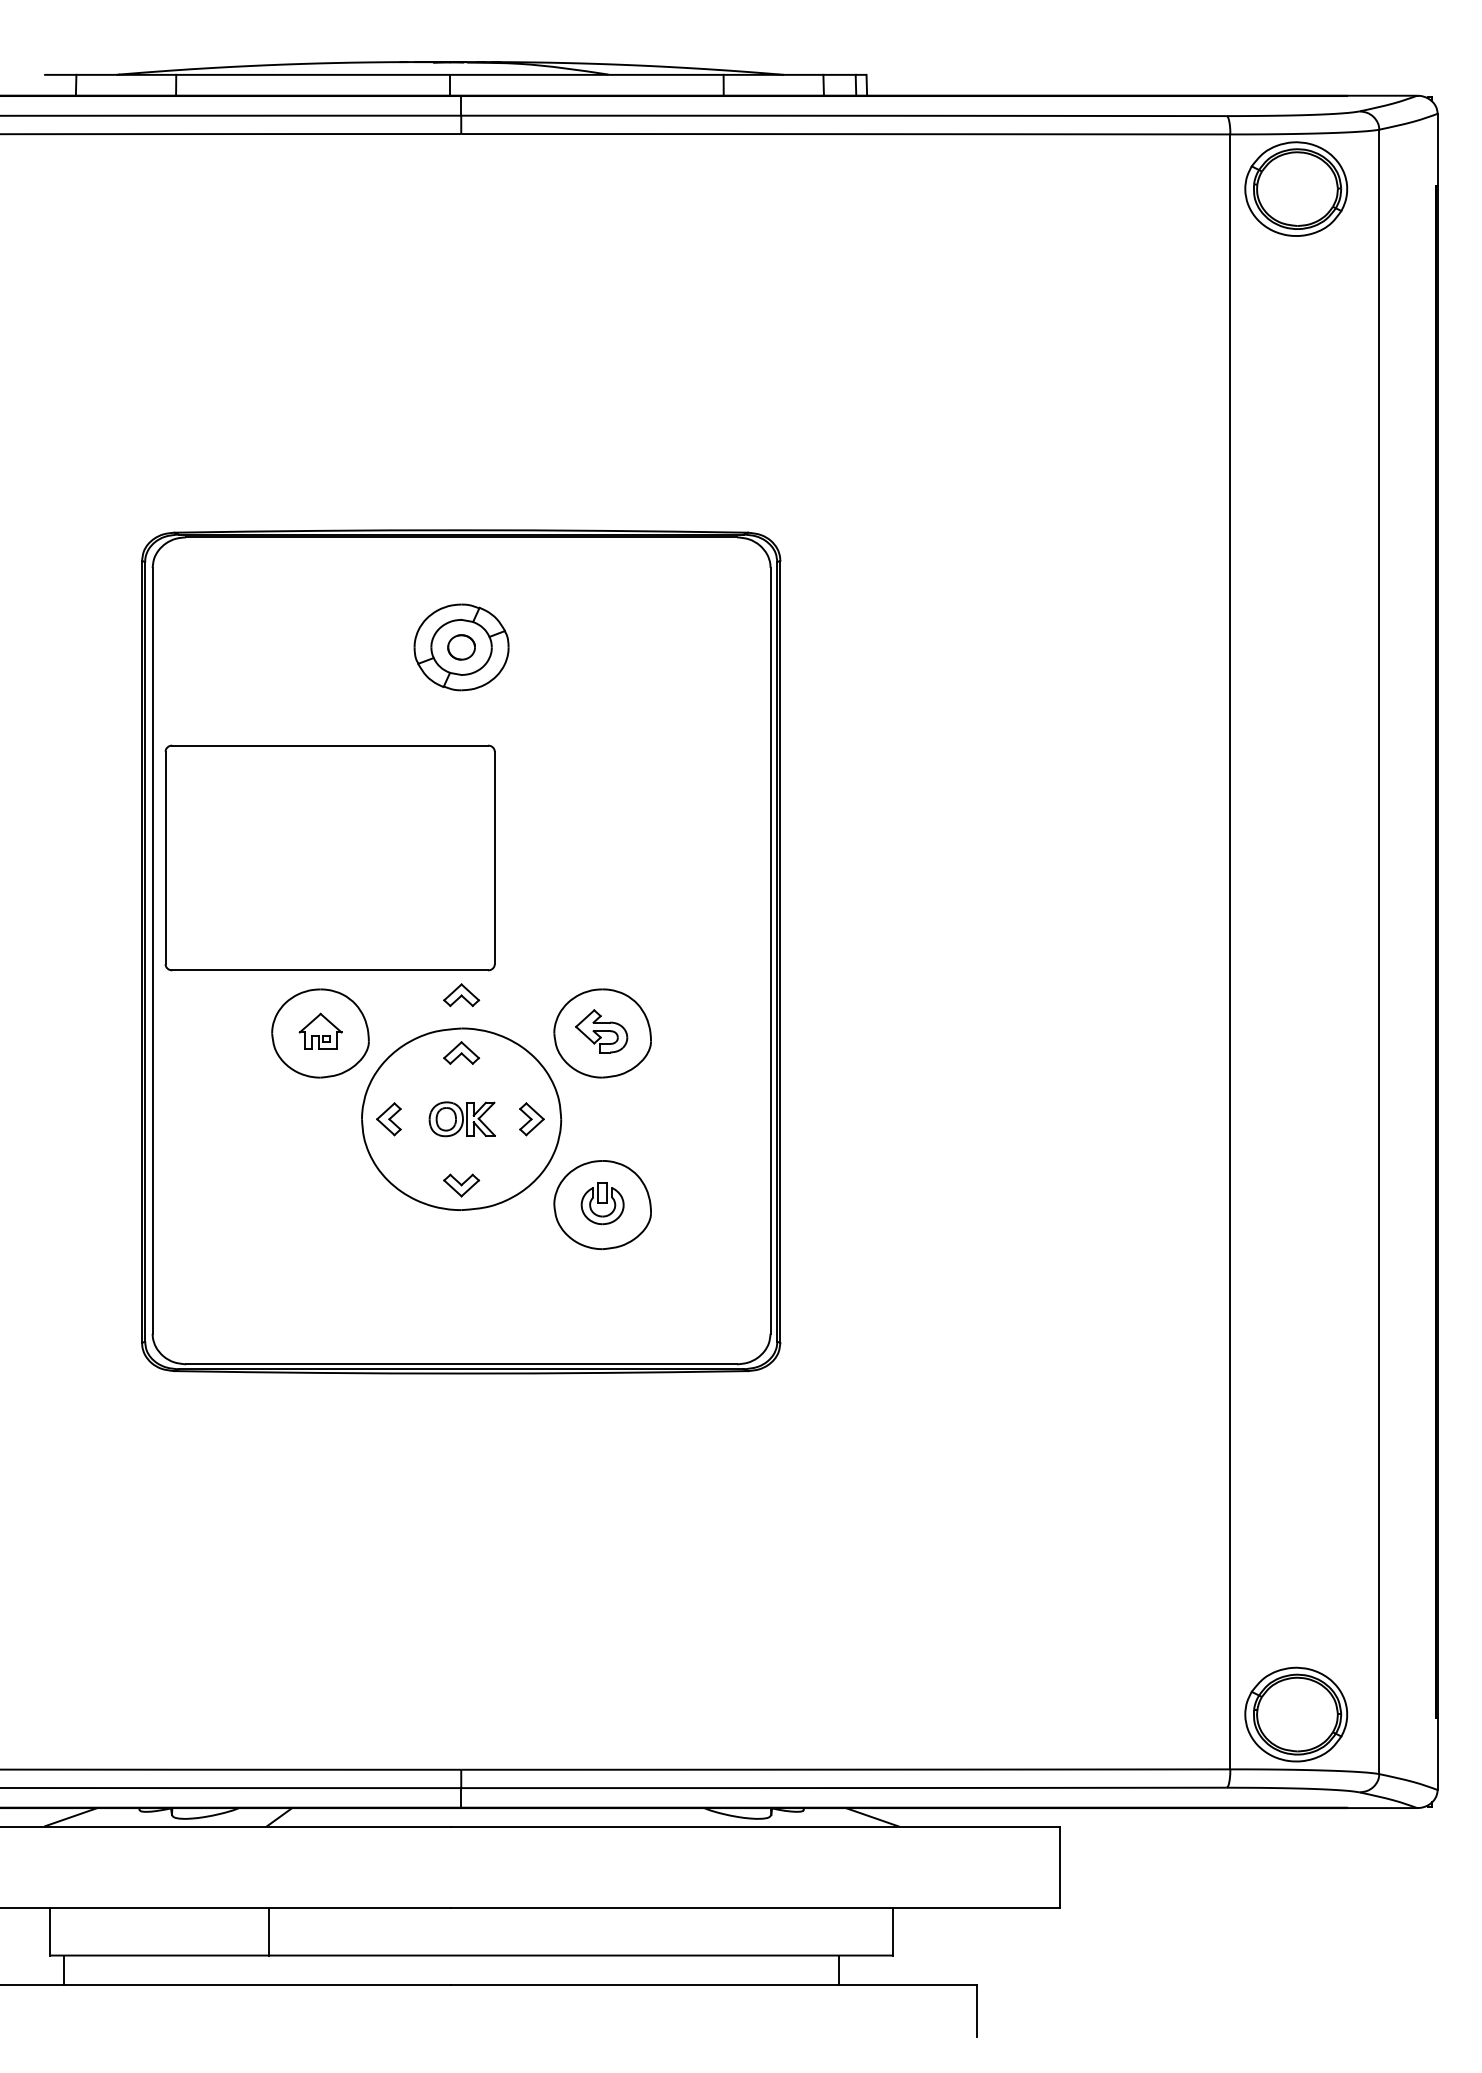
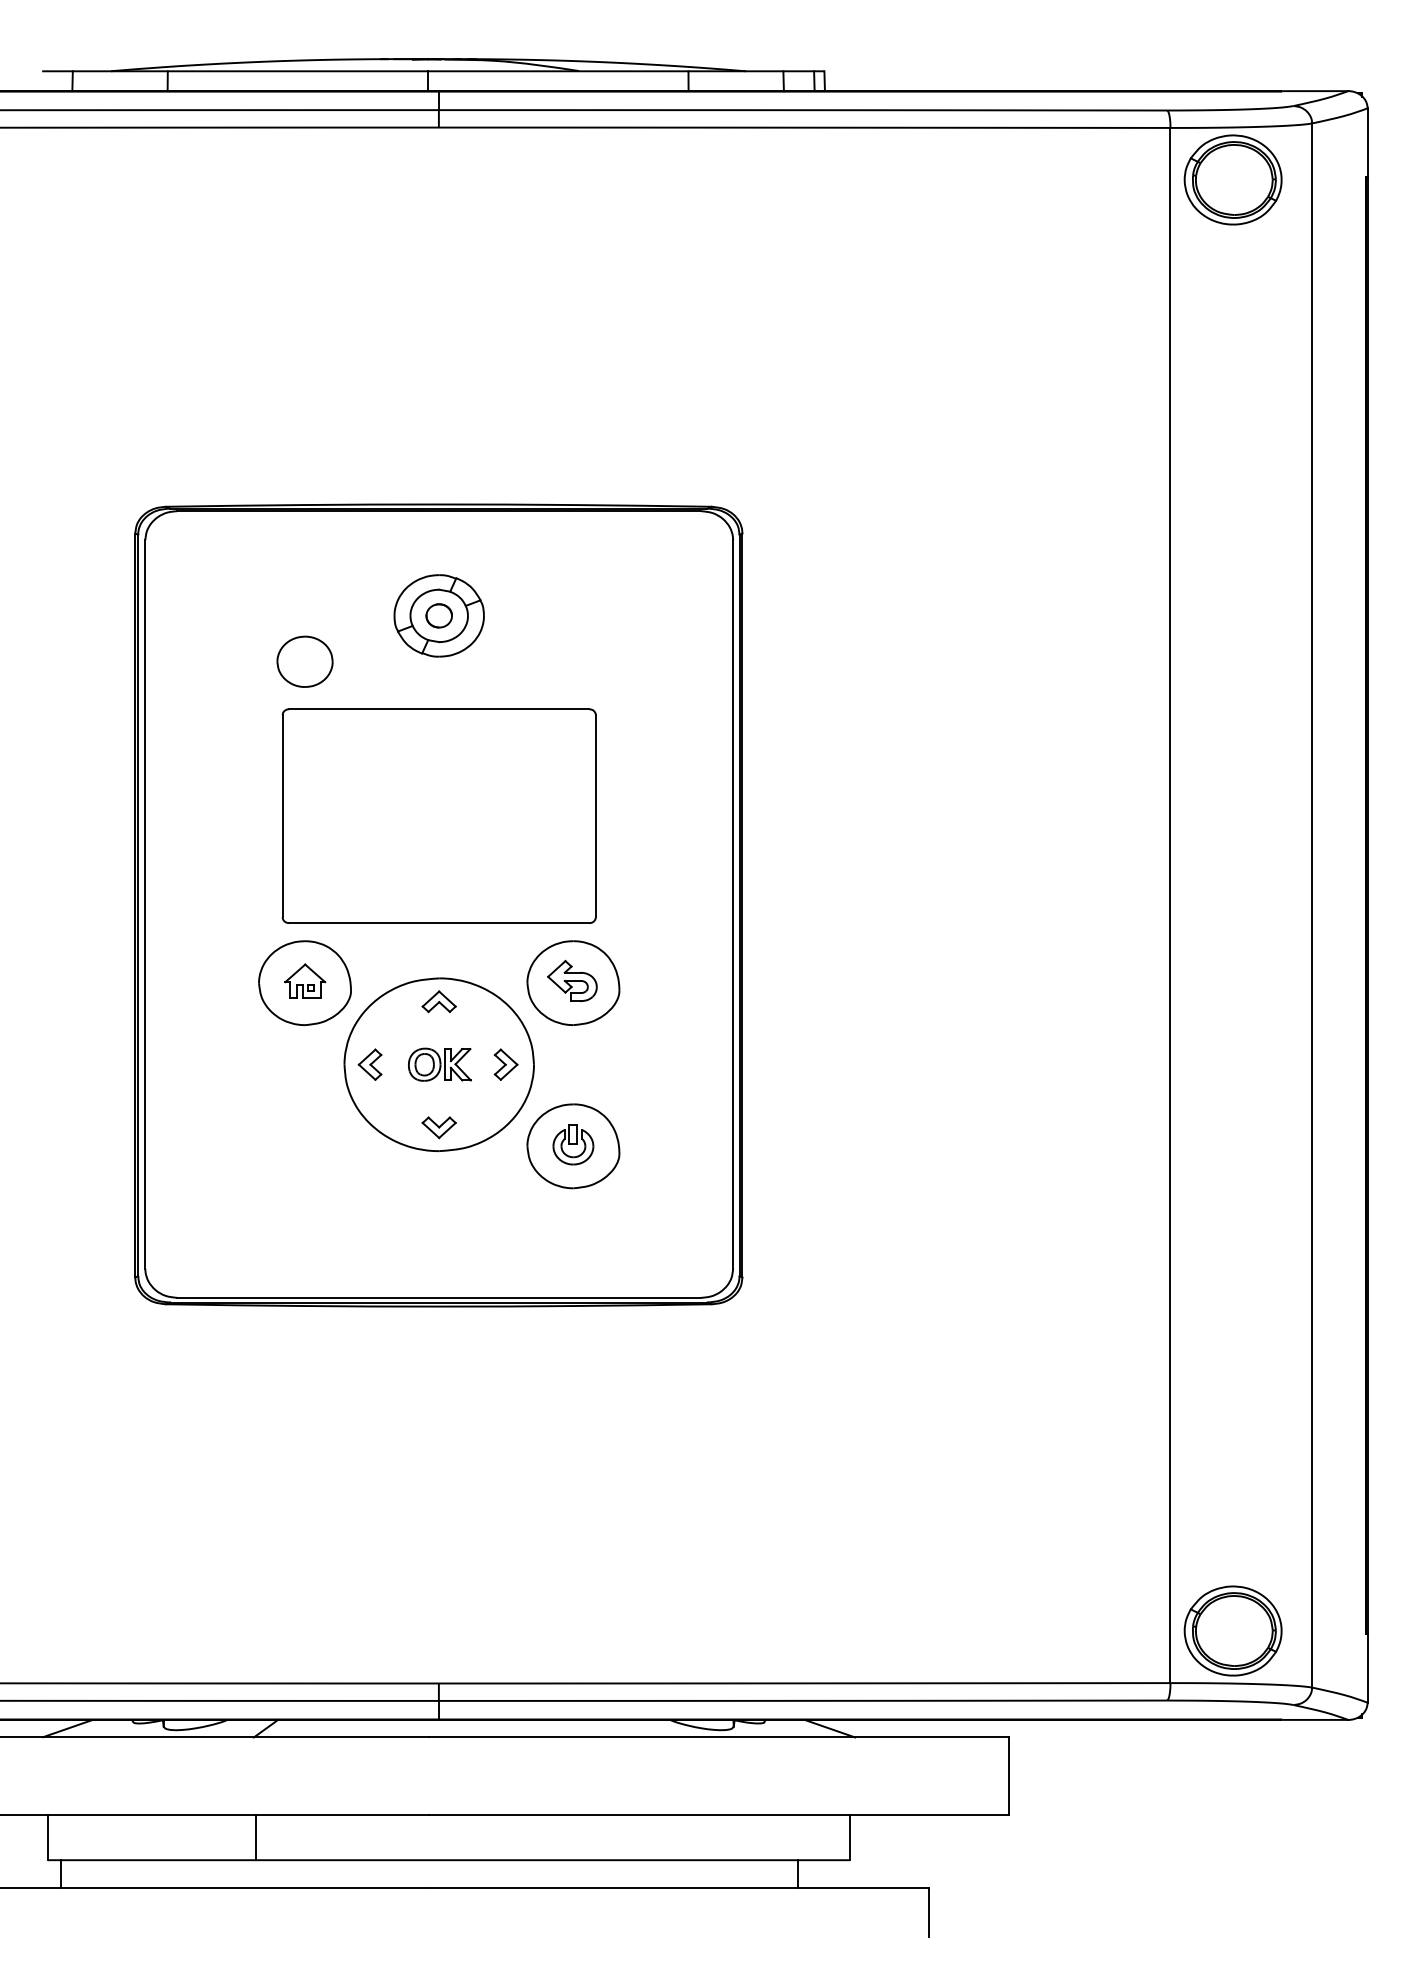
part: (319, 695) -> (304, 661), added
part: (329, 857) -> (438, 815), moved
part: (460, 994) -> (438, 946), removed

